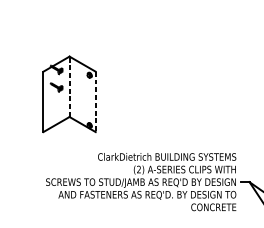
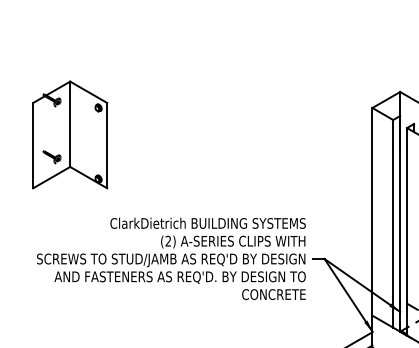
line: (69, 86) -> (70, 124), dashed -> solid
part: (56, 87) -> (51, 157), moved
line: (95, 101) -> (107, 145), dashed -> solid

